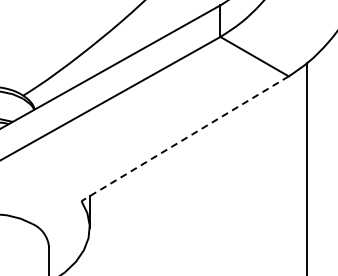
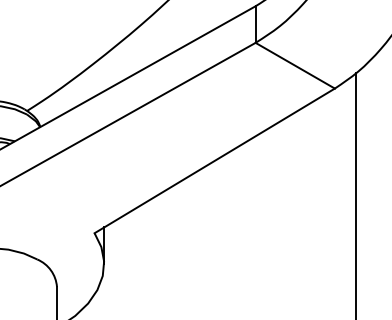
line: (185, 138) -> (215, 160), dashed -> solid

